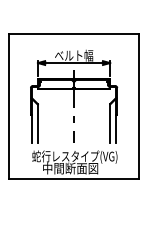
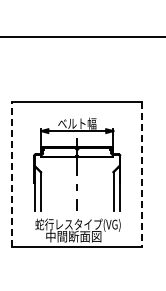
line: (9, 106) -> (12, 174), solid -> dashed
line: (139, 107) -> (142, 175), solid -> dashed

